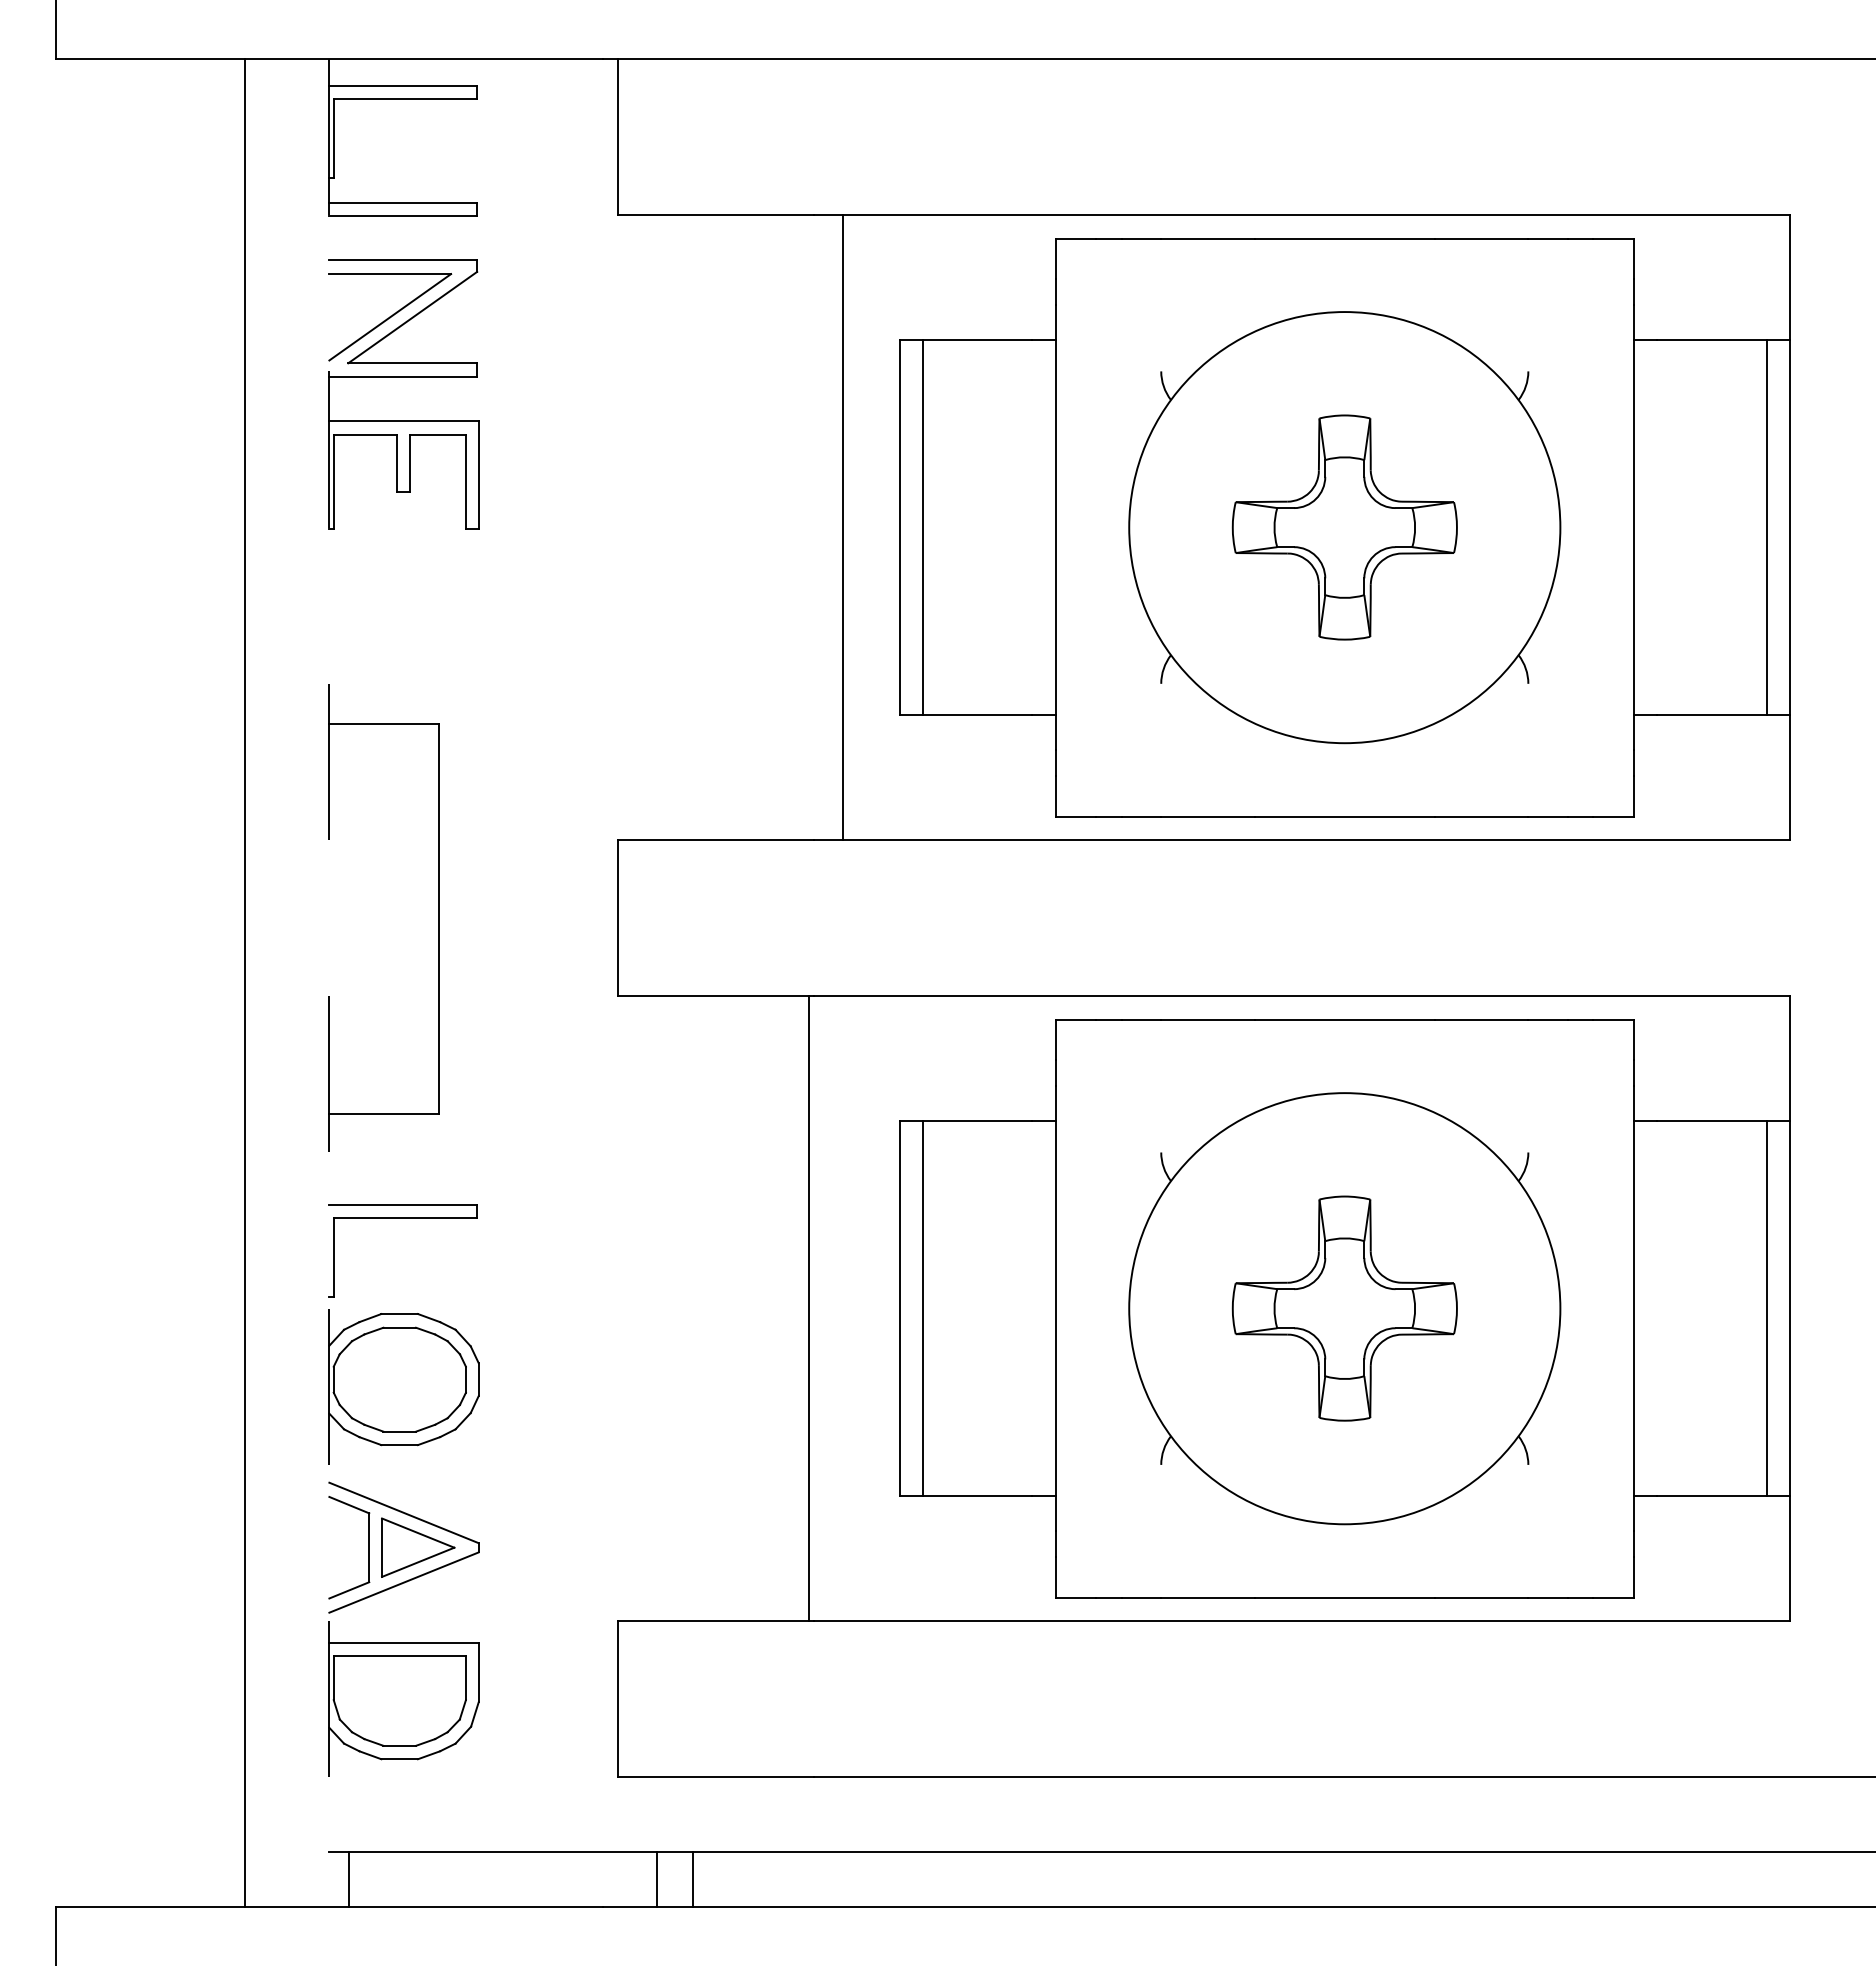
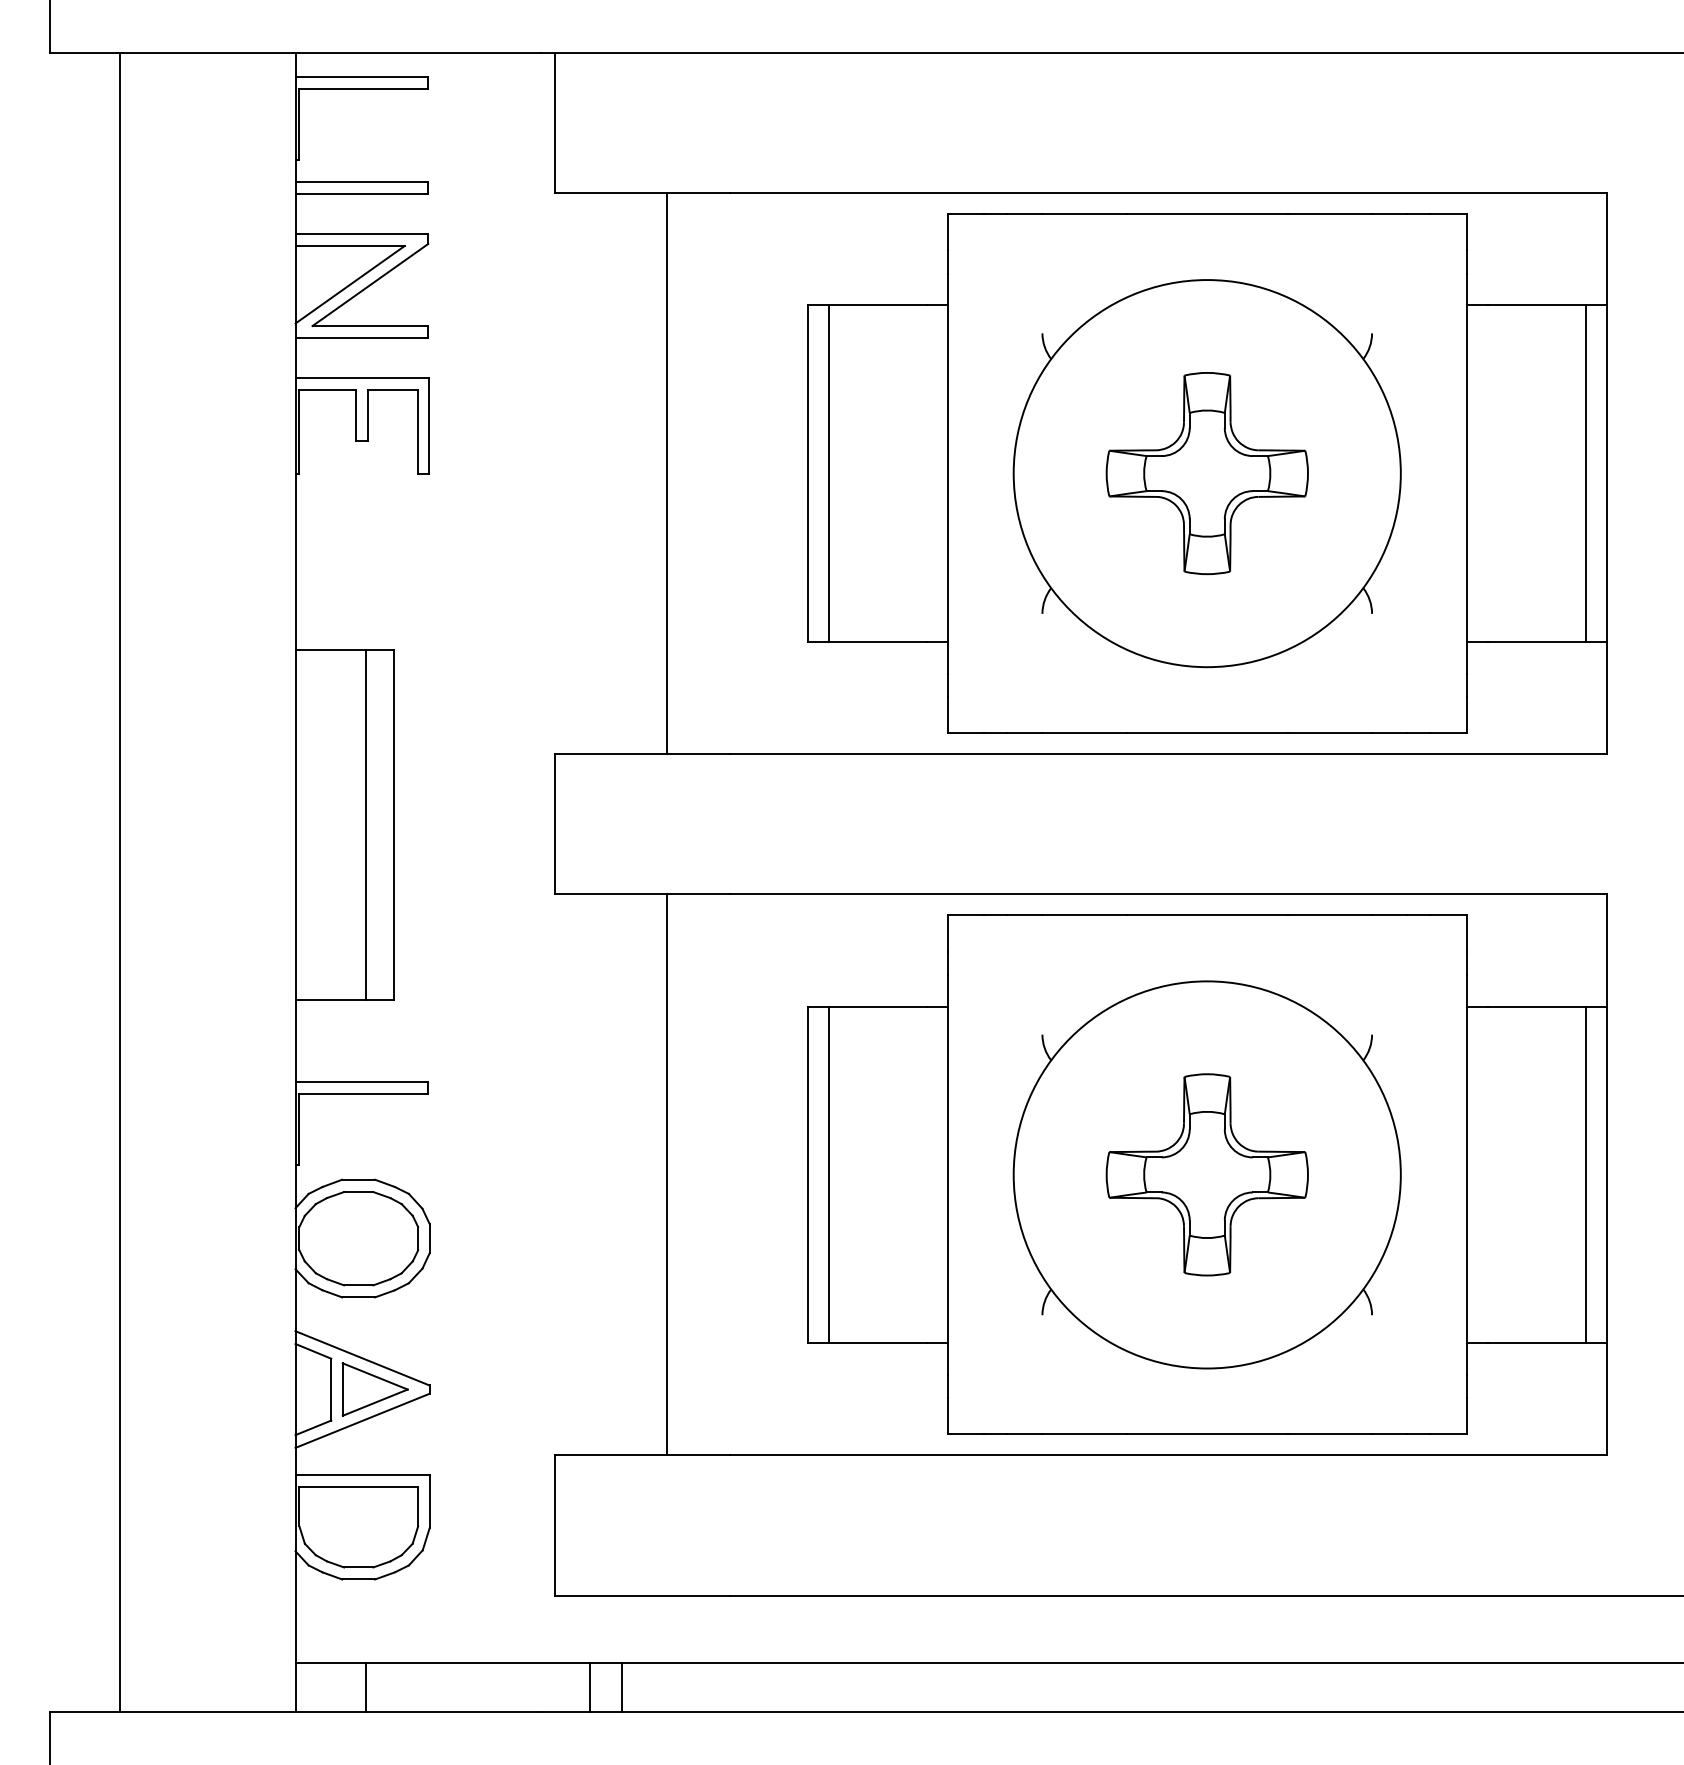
line: (843, 527) -> (667, 473), moved
line: (407, 918) -> (365, 824), added
line: (245, 982) -> (120, 882), moved
line: (329, 983) -> (295, 882), dashed -> solid
line: (809, 1308) -> (667, 1174), moved
line: (348, 1879) -> (365, 1687), moved

